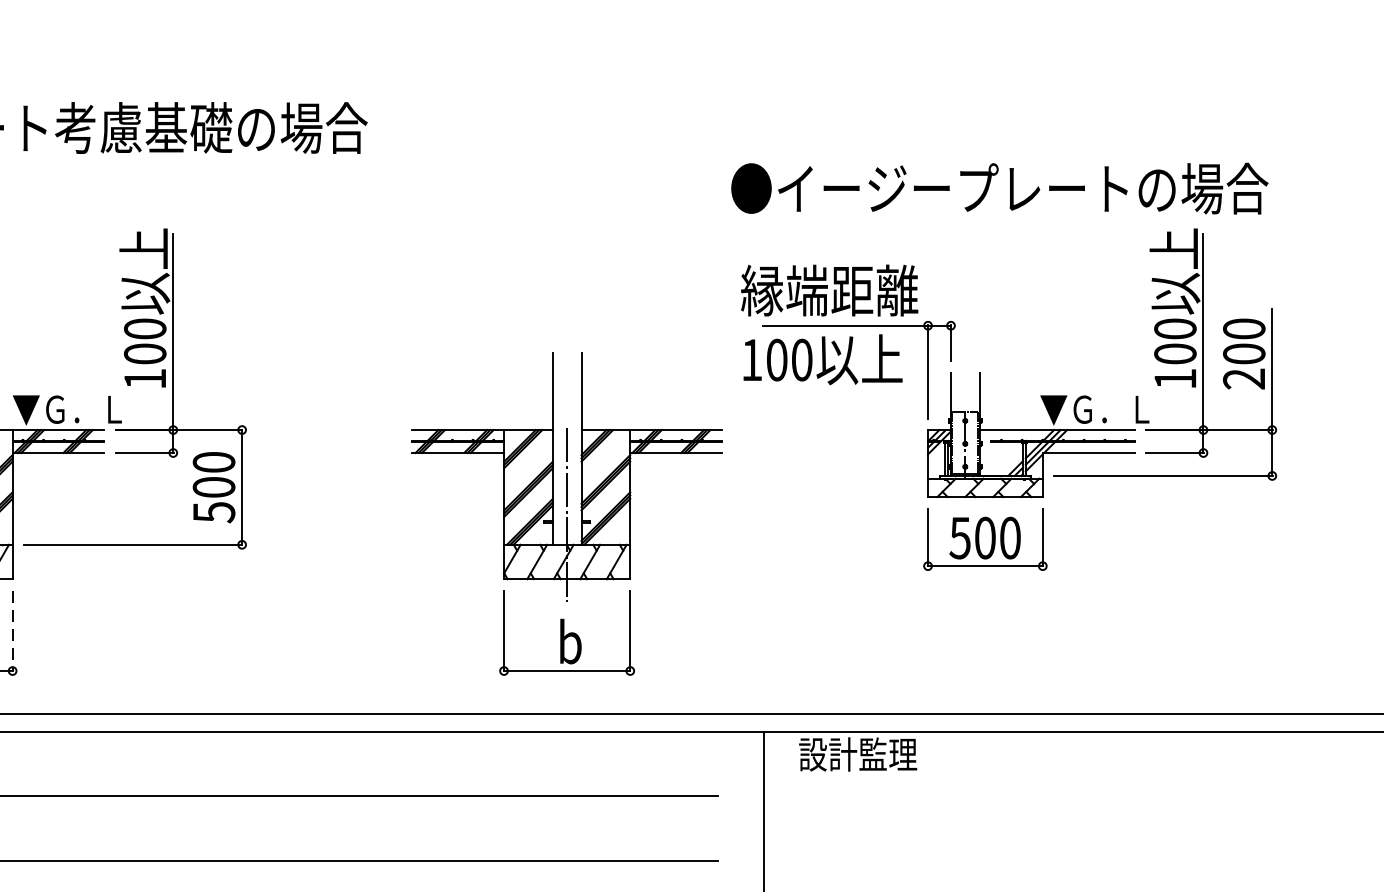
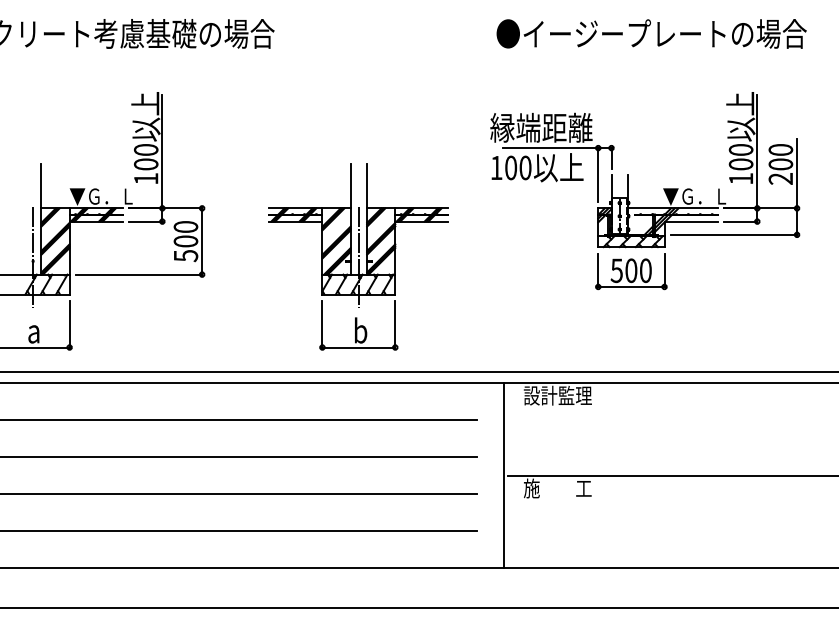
text: (999, 187) -> (651, 33), moved
part: (566, 513) -> (358, 256), moved
line: (12, 631) -> (69, 324), dashed -> solid

